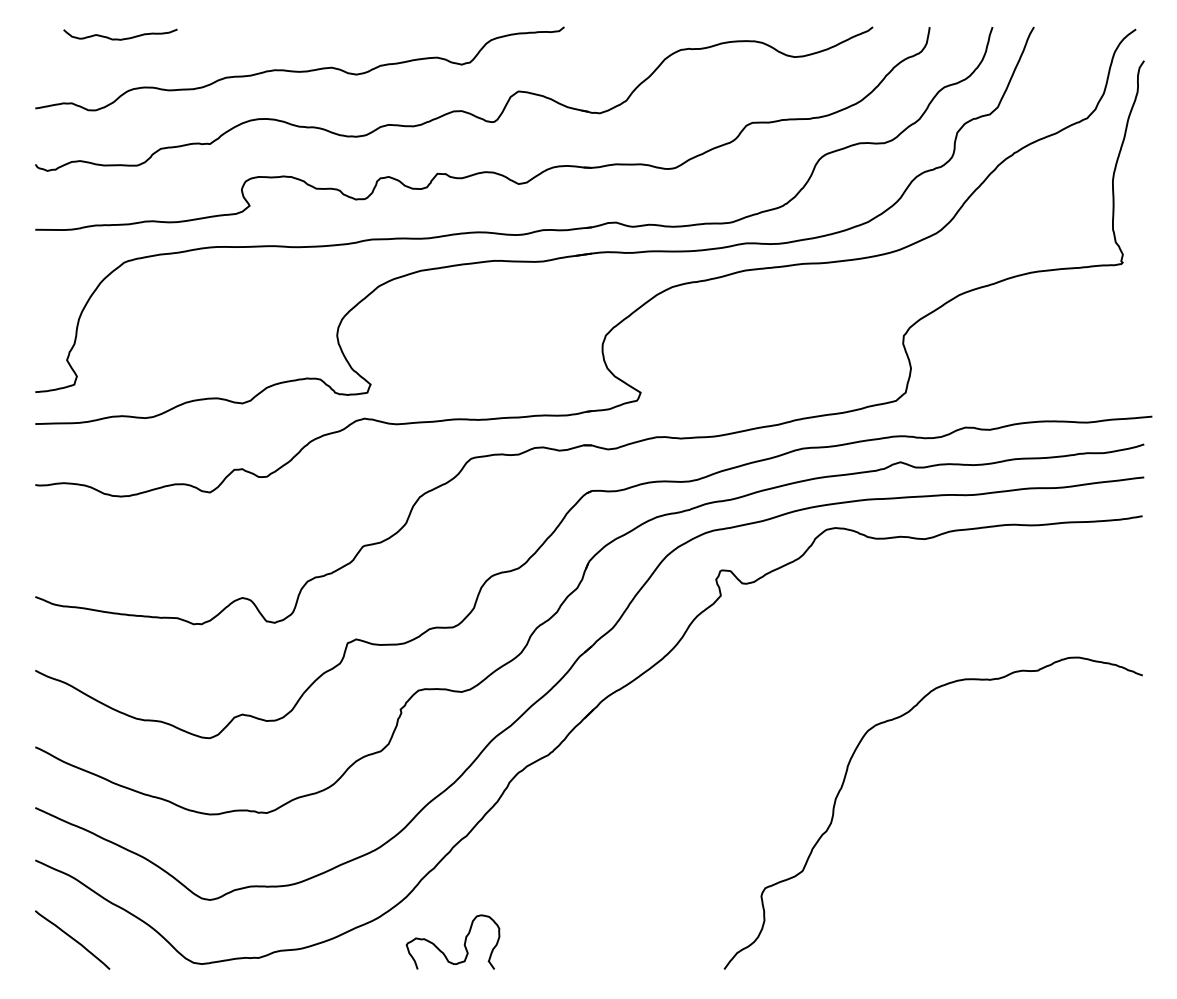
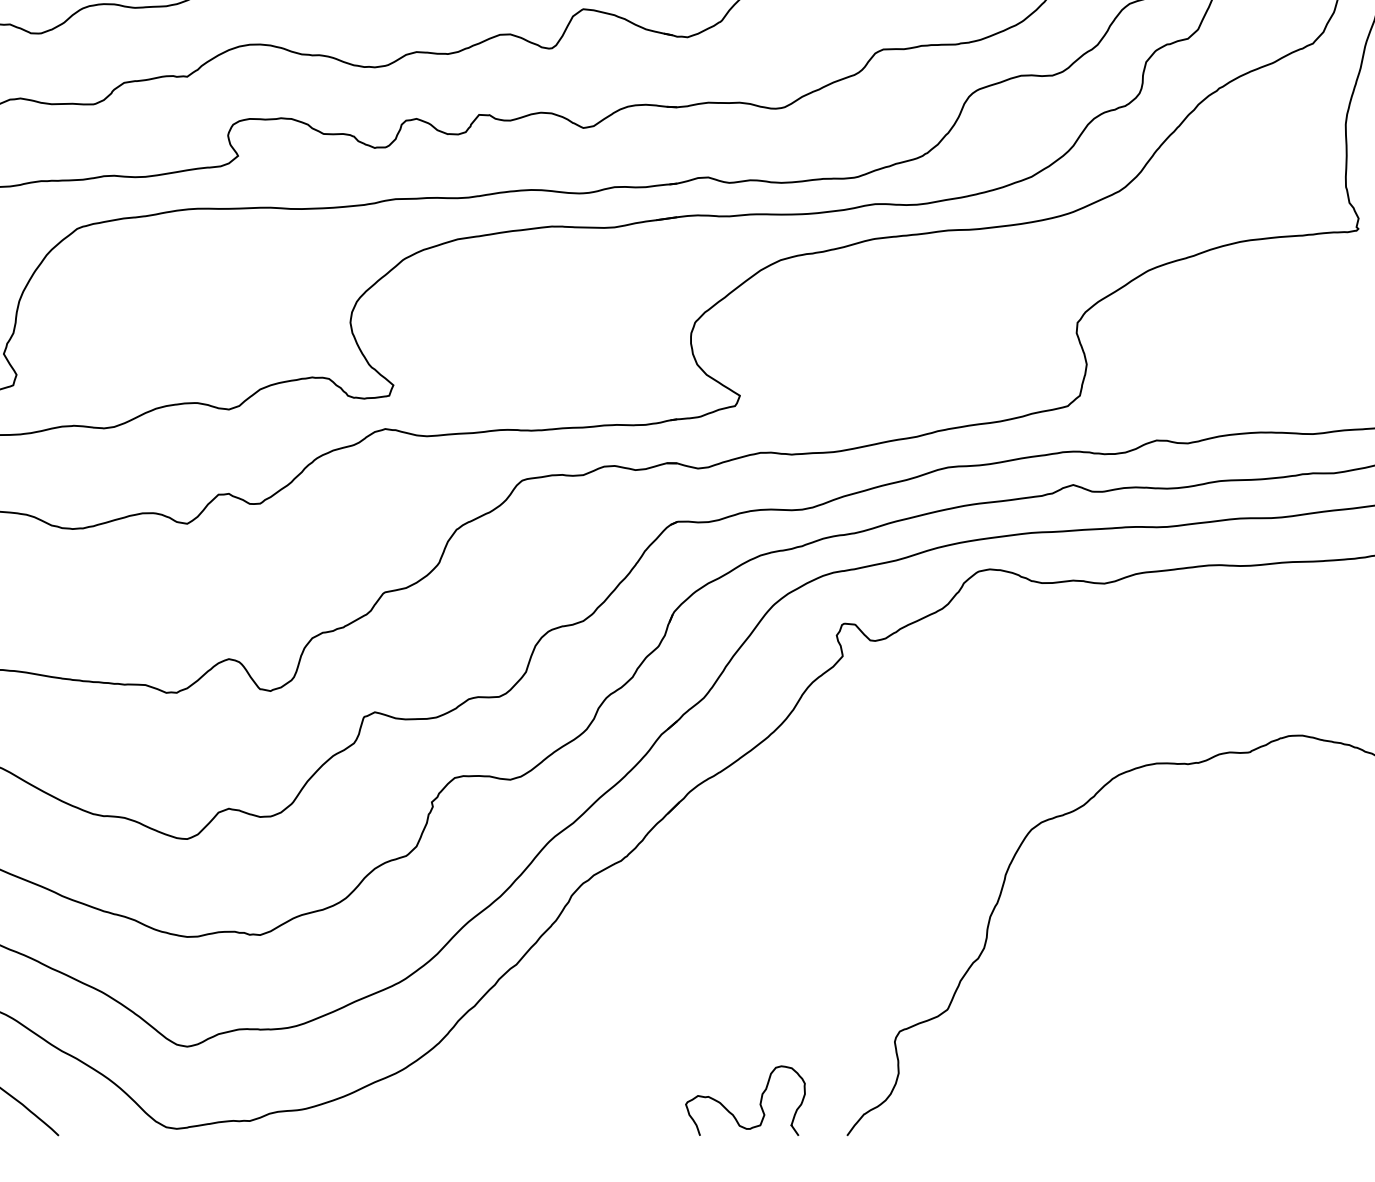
curve: (463, 944) -> (758, 1103), moved

